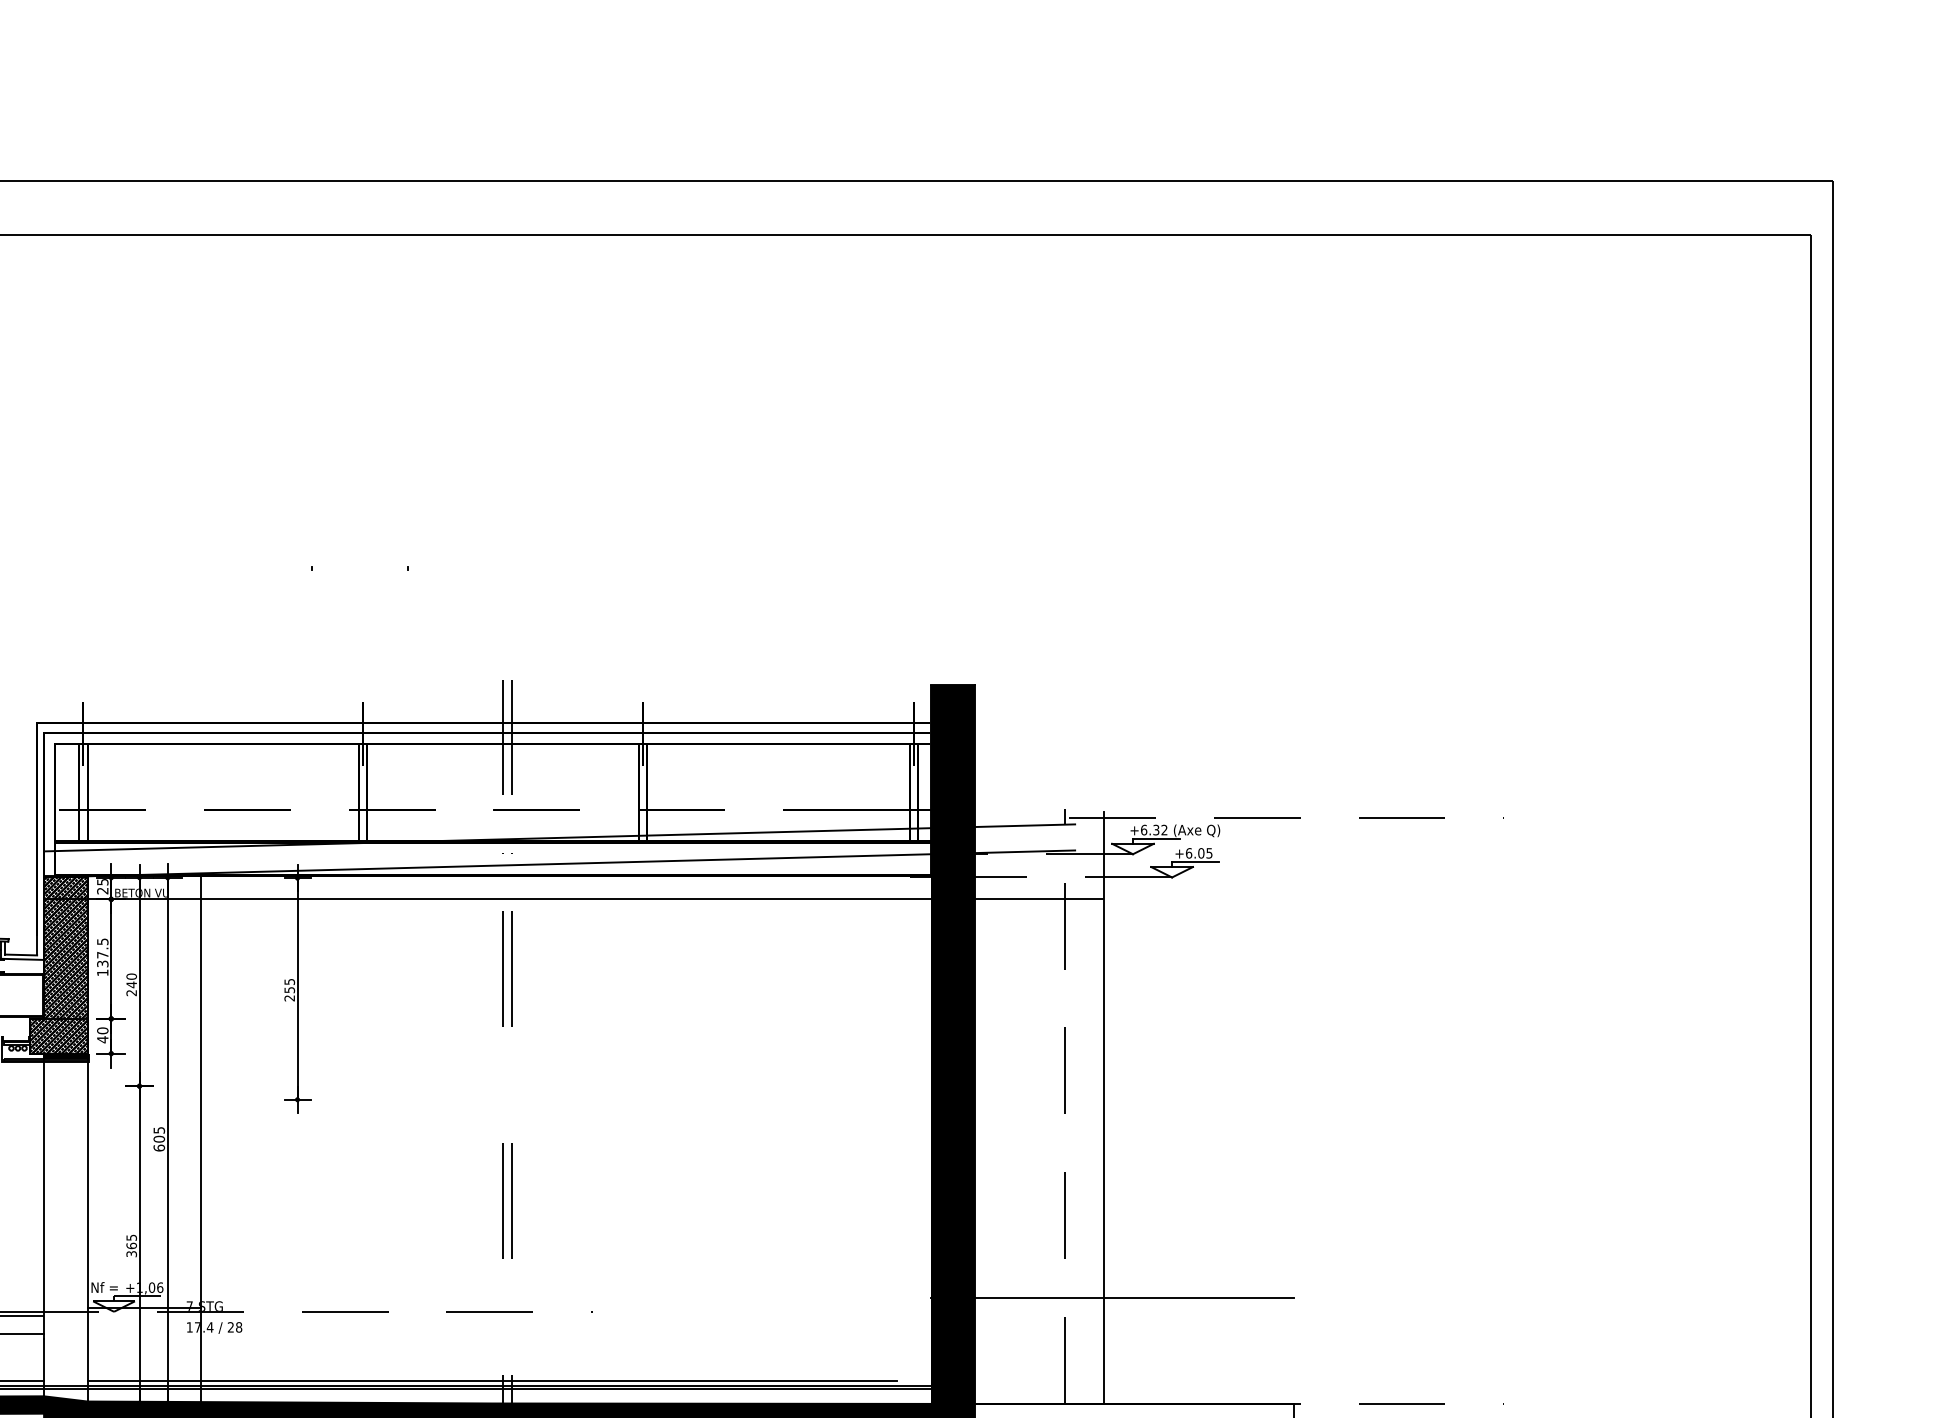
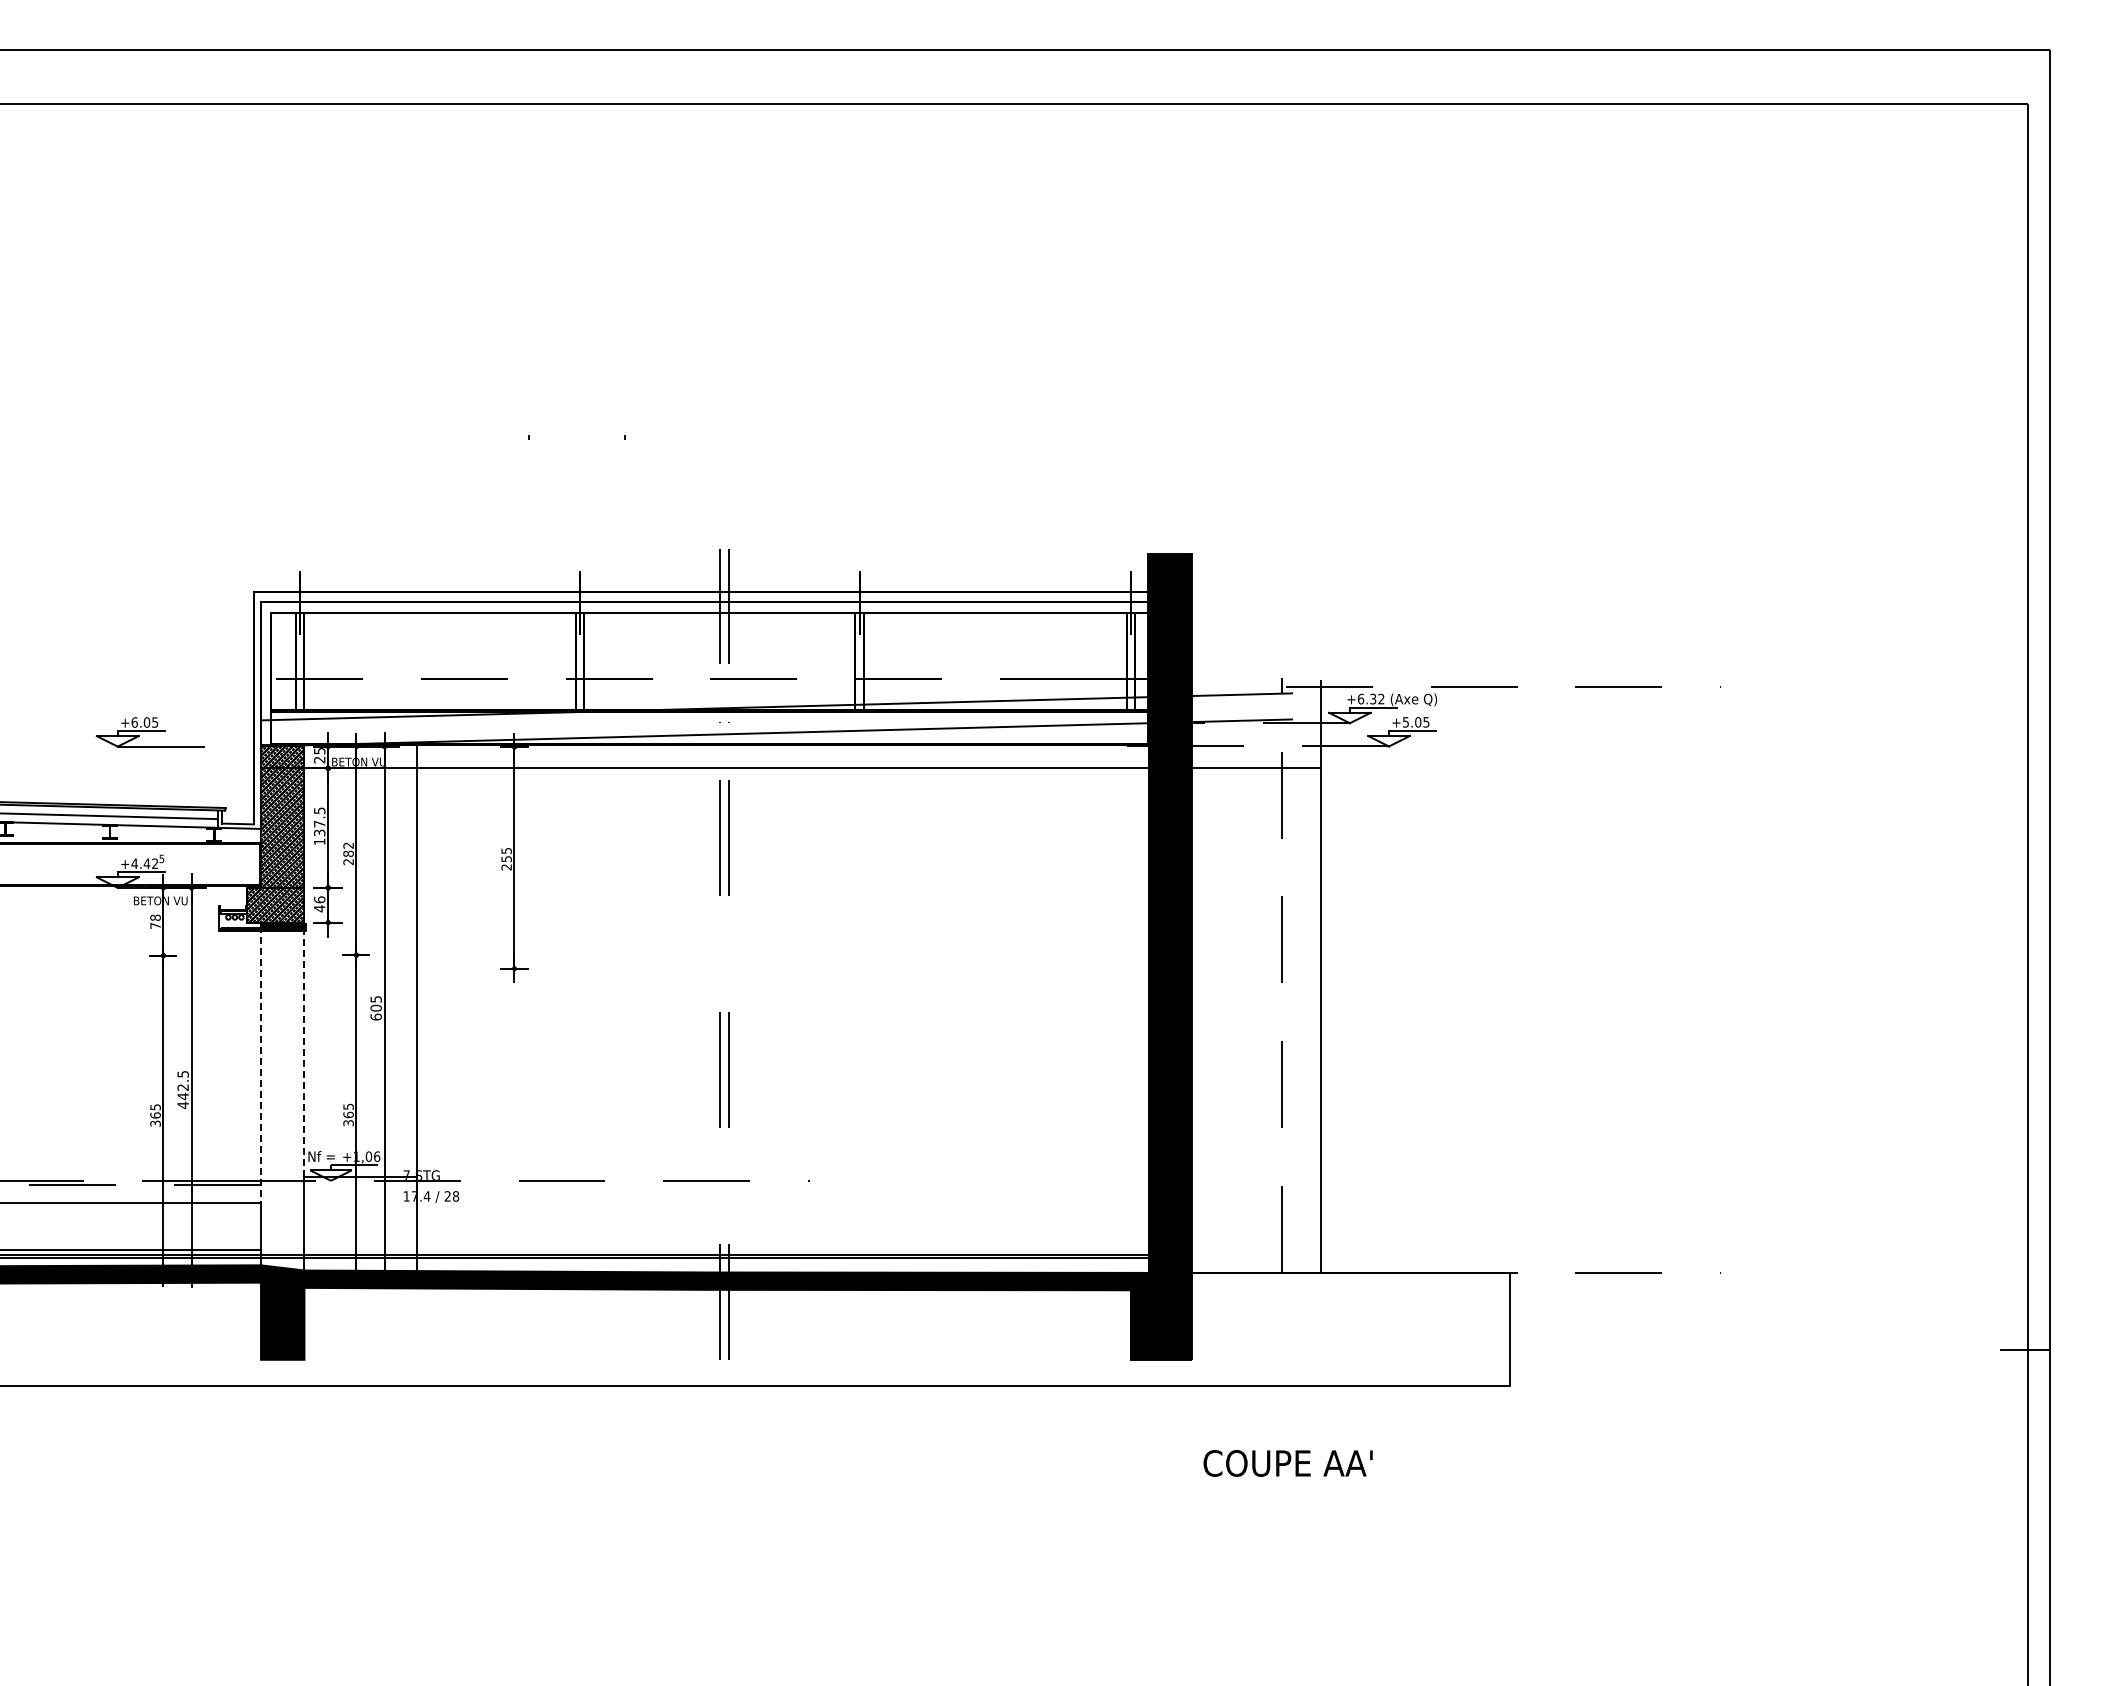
text: (1188, 853) -> (1405, 722), +6.05 -> +5.05
text: (131, 980) -> (348, 849), 240 -> 282
text: (102, 1030) -> (319, 899), 40 -> 46
line: (87, 1182) -> (304, 1051), solid -> dashed
line: (44, 1197) -> (261, 1066), solid -> dashed
line: (1112, 1297) -> (1329, 1166), removed
line: (491, 1381) -> (708, 1250), removed

